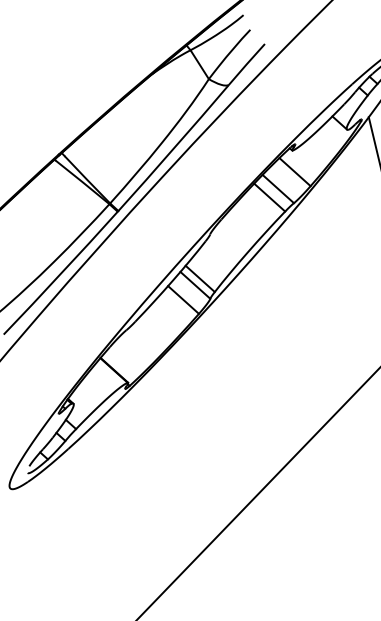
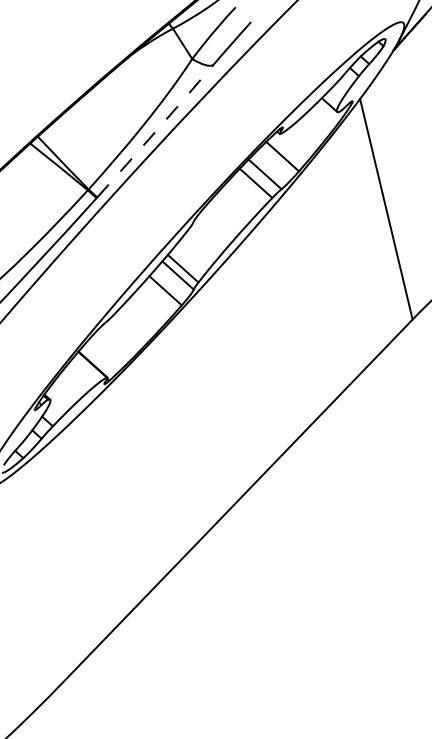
arc: (173, 148) -> (155, 131), solid -> dashed

